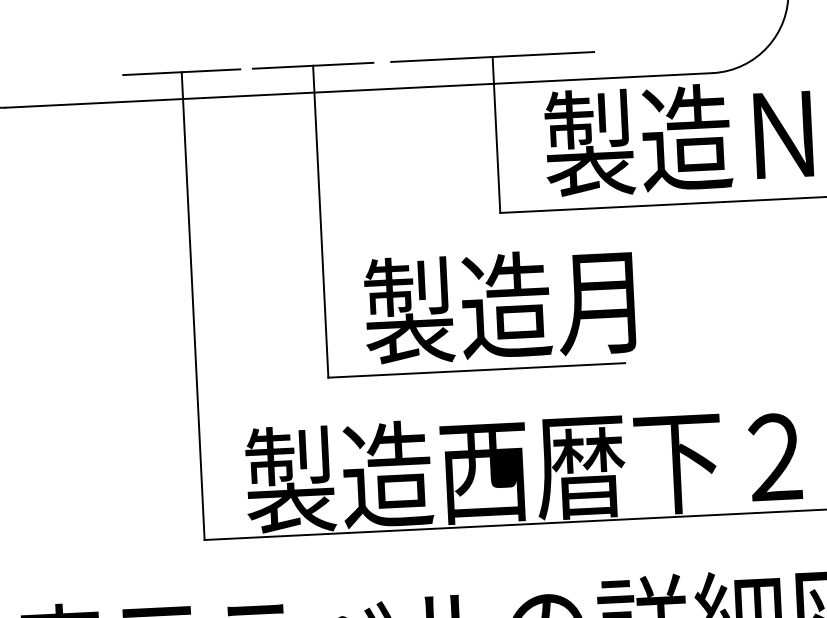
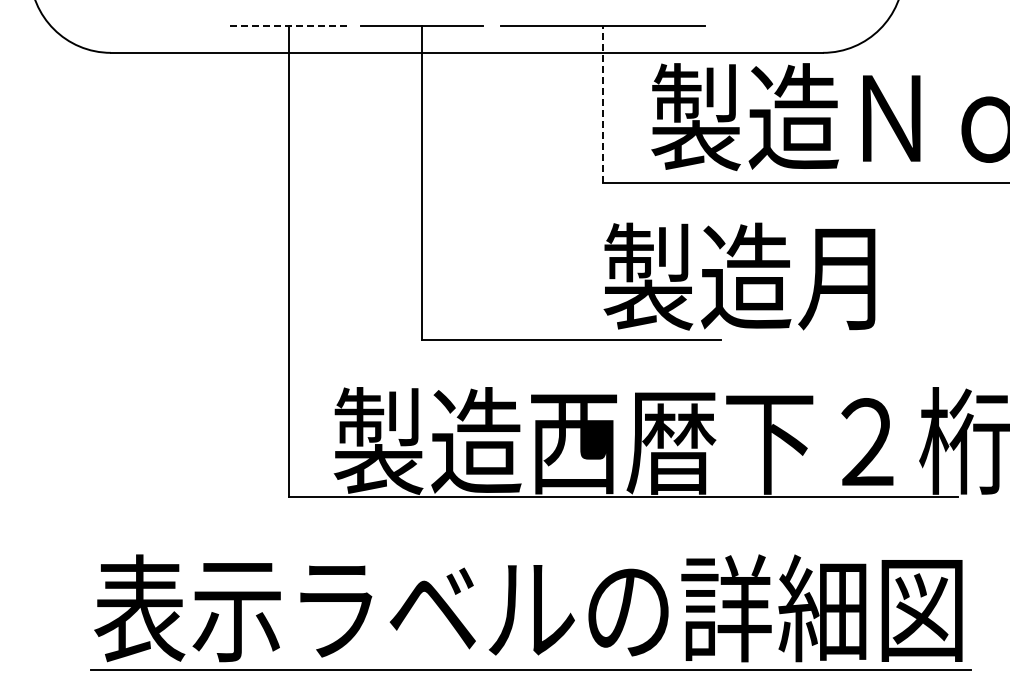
line: (181, 71) -> (289, 25), solid -> dashed
line: (496, 135) -> (602, 104), solid -> dashed
text: (499, 305) -> (739, 276), moved

